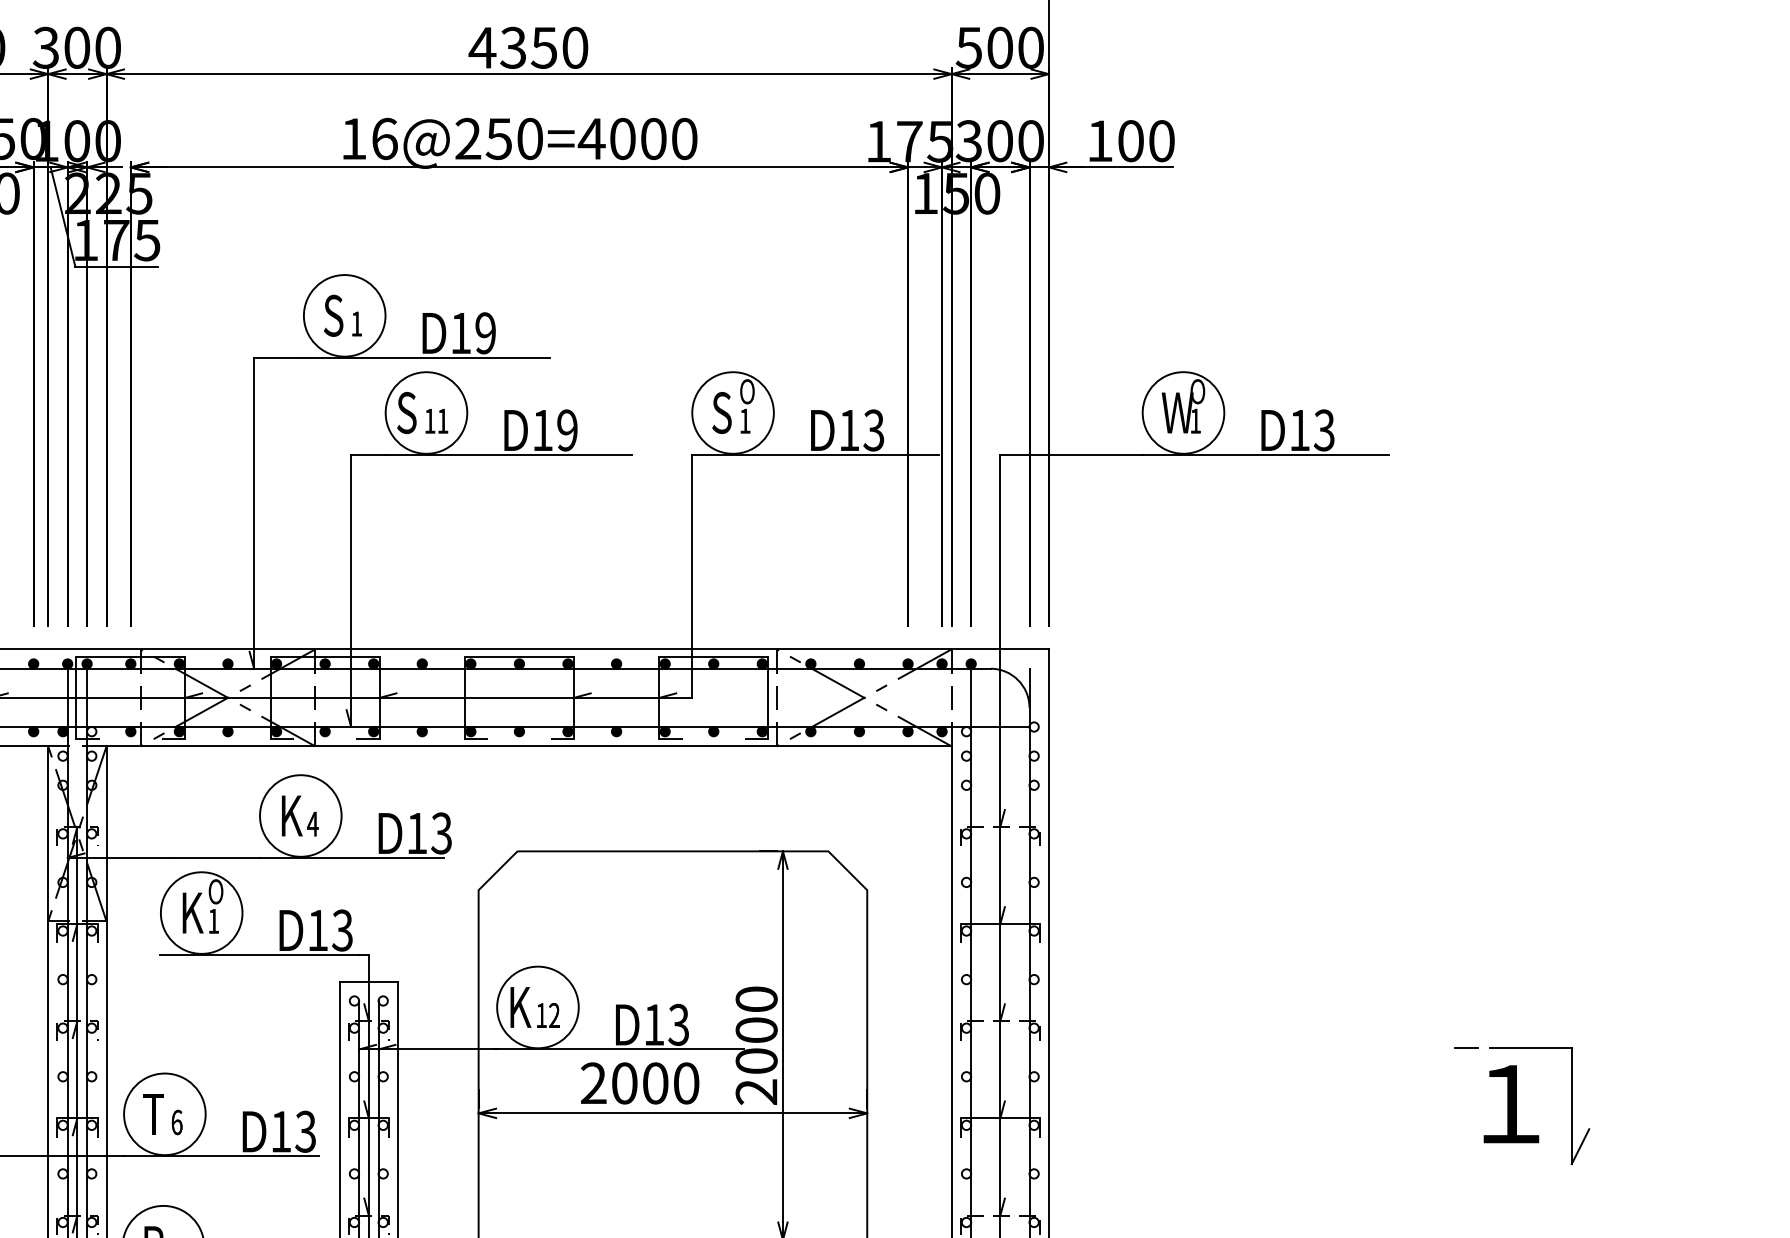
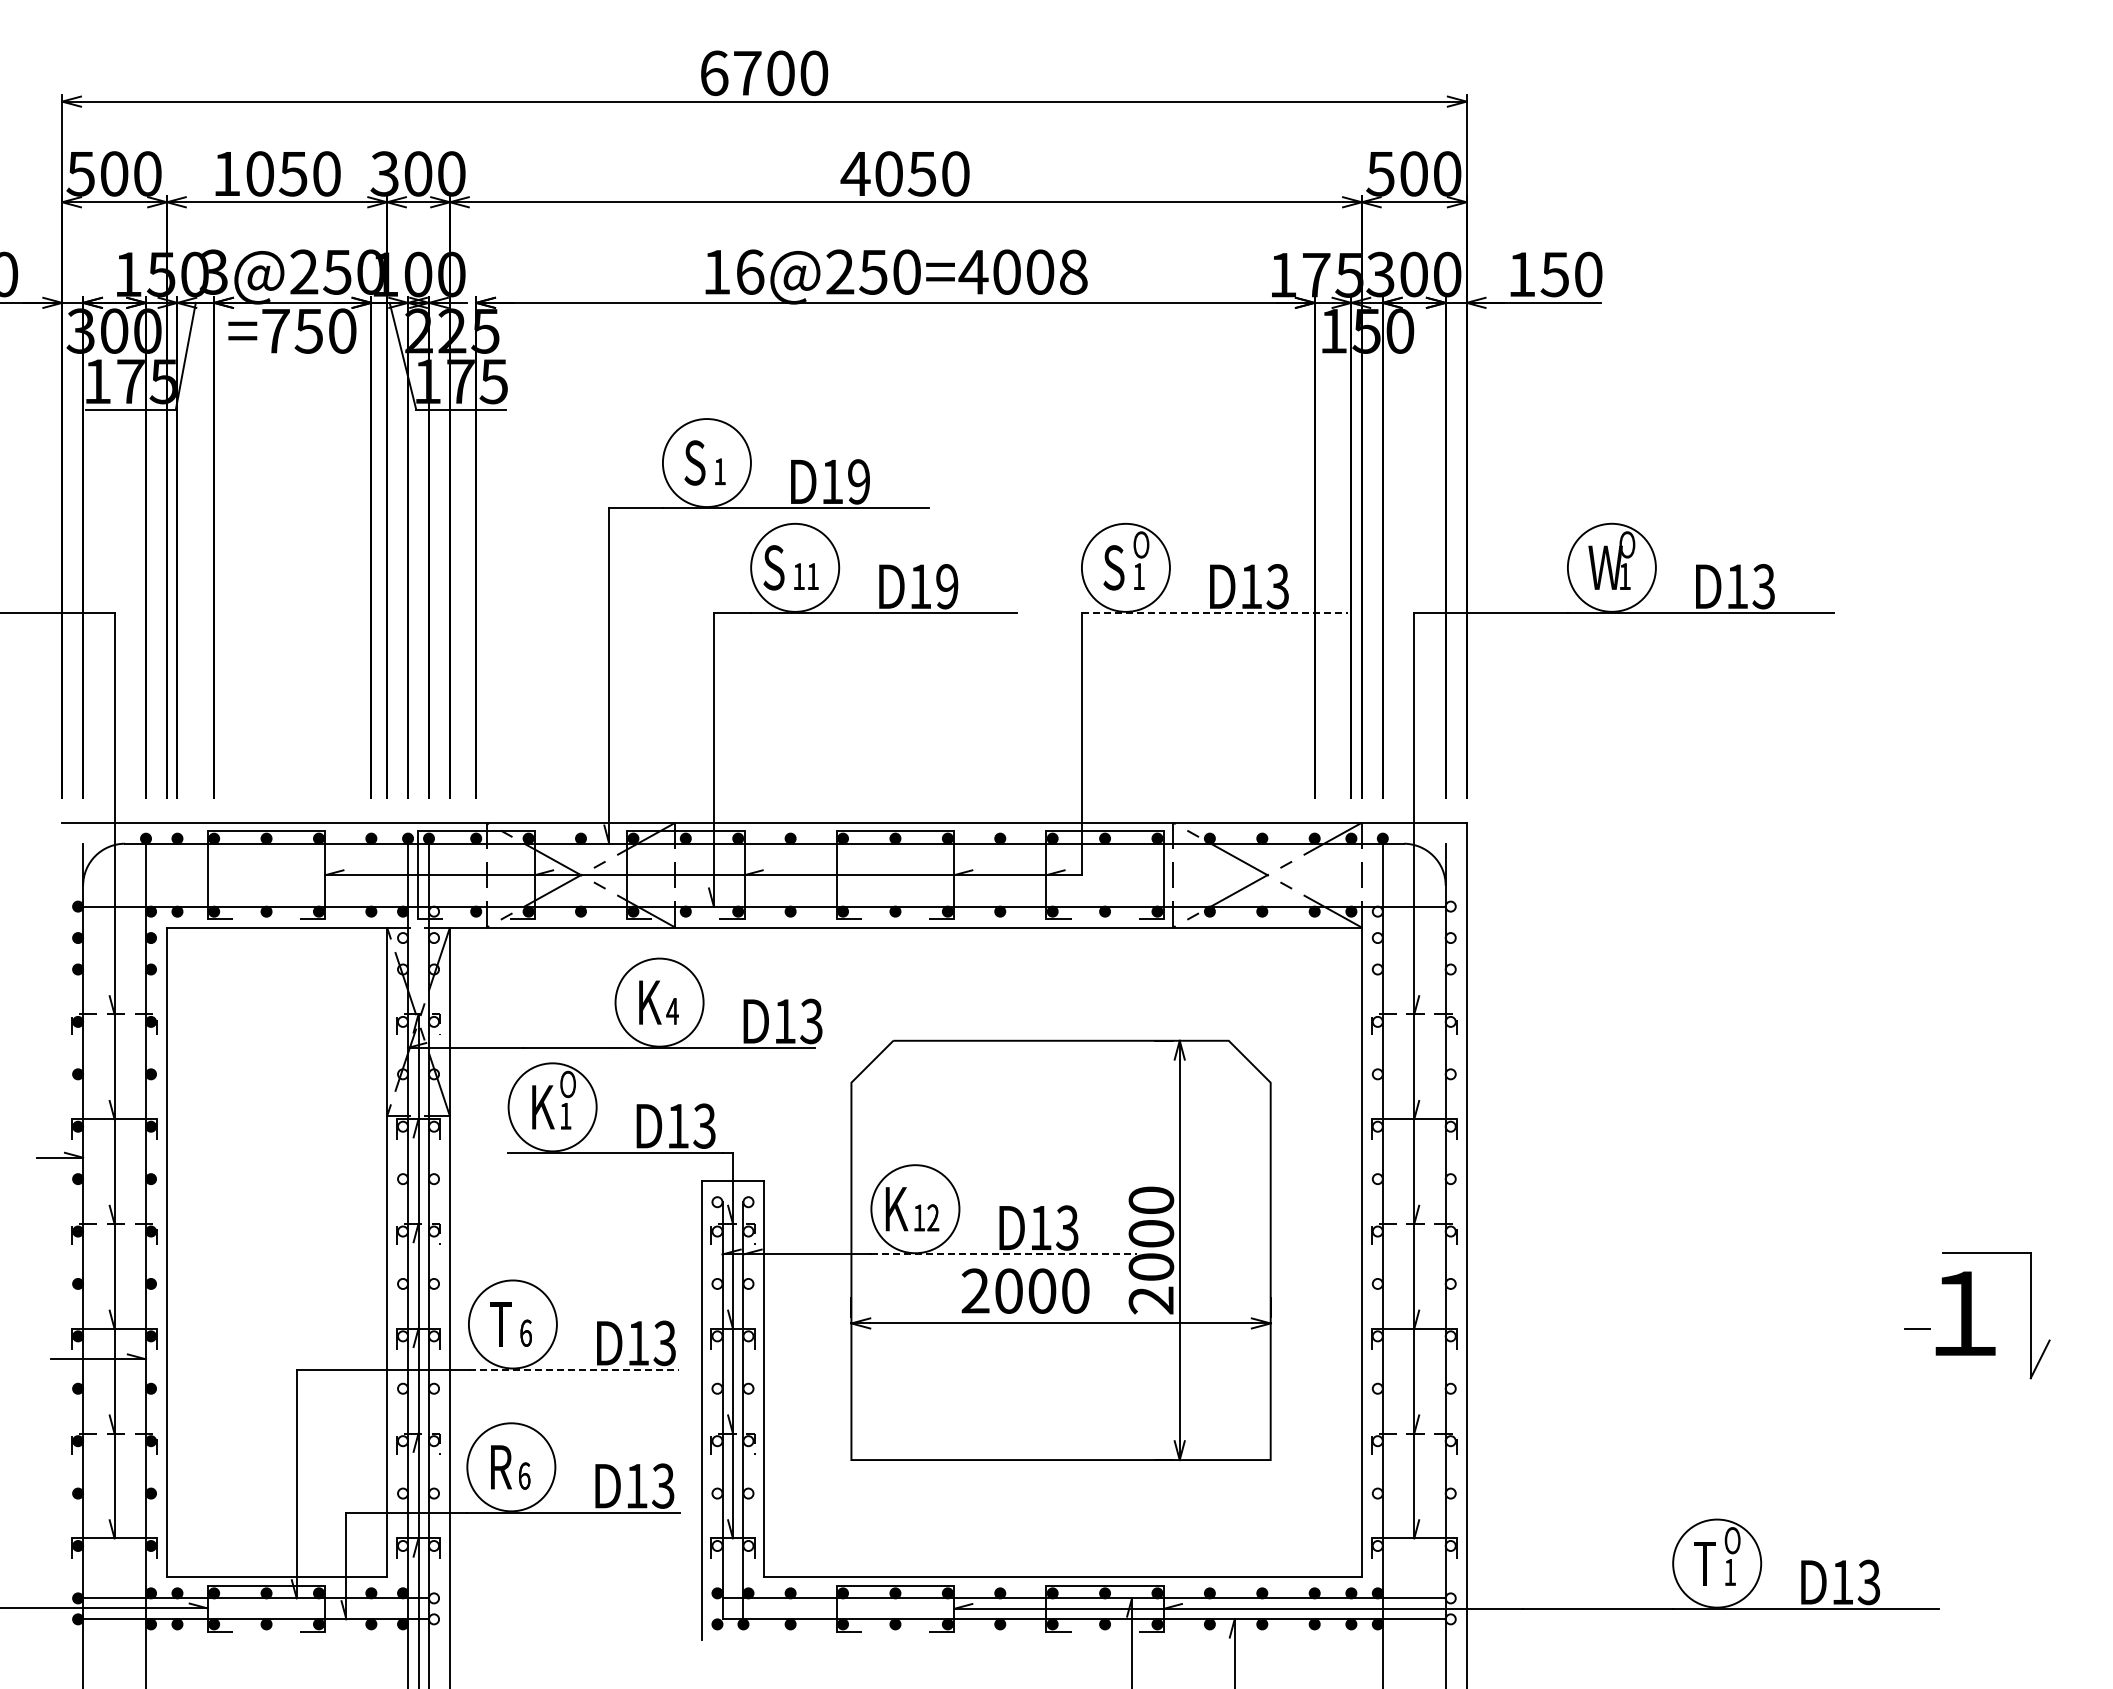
text: (512, 47) -> (888, 173), 4350 -> 4050
text: (684, 138) -> (1073, 271), 16@250=4000 -> 16@250=4008
text: (1130, 141) -> (1554, 274), 100 -> 150
line: (815, 455) -> (1214, 613), solid -> dashed
line: (1466, 1047) -> (1917, 1328), moved
line: (620, 1049) -> (1004, 1254), solid -> dashed
line: (221, 1156) -> (574, 1369), solid -> dashed

